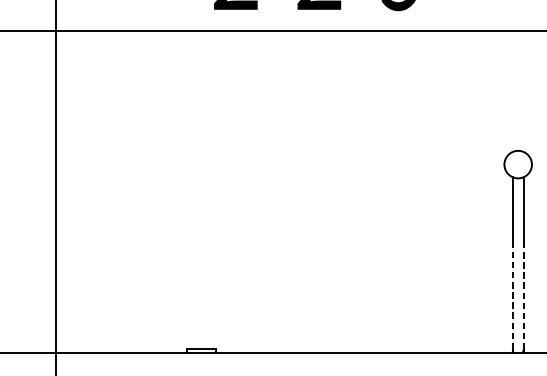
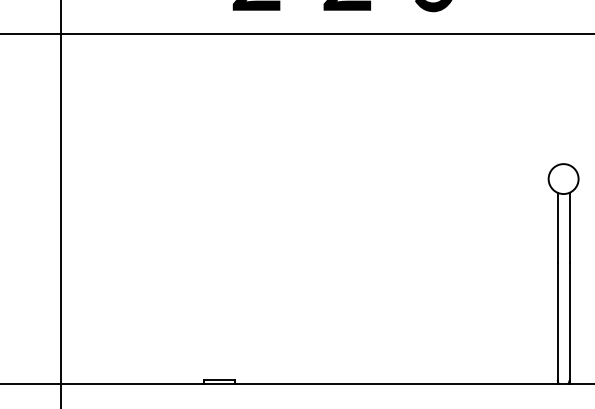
line: (512, 295) -> (557, 321), dashed -> solid
line: (523, 295) -> (569, 321), dashed -> solid

